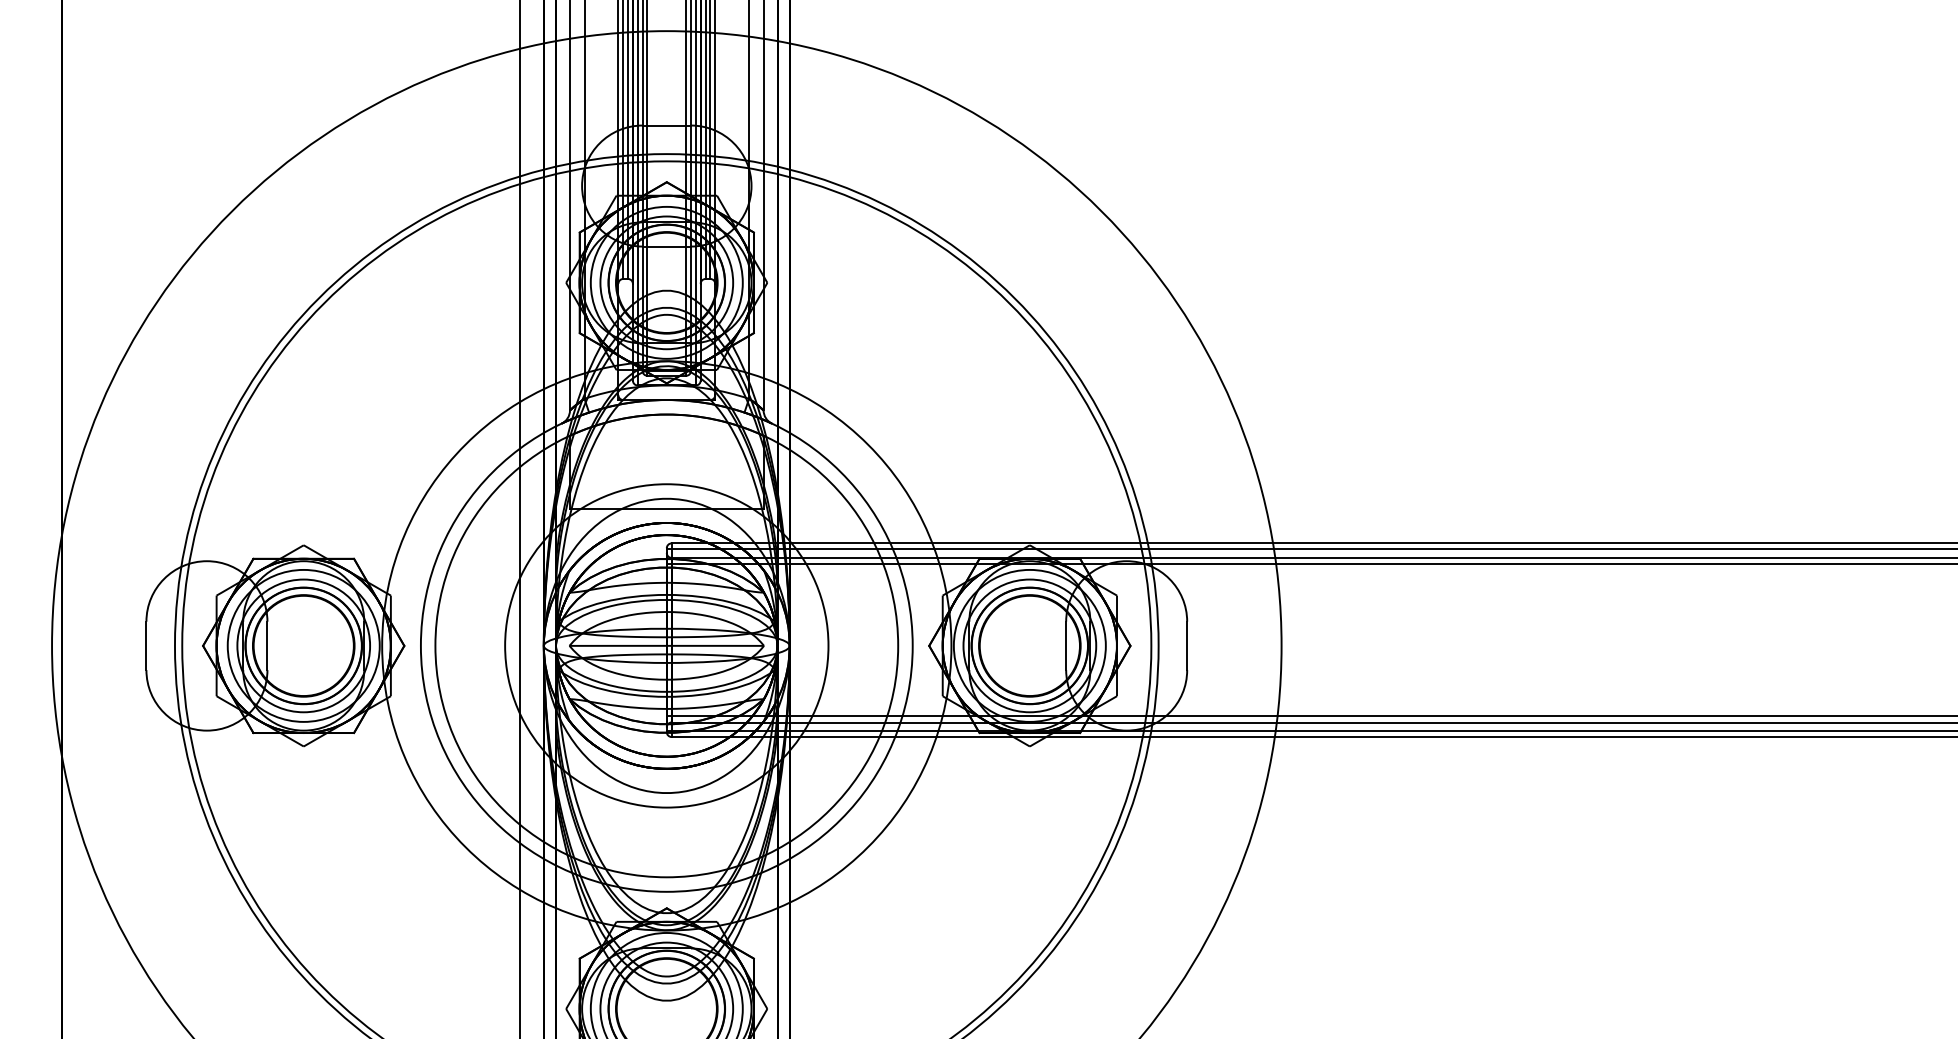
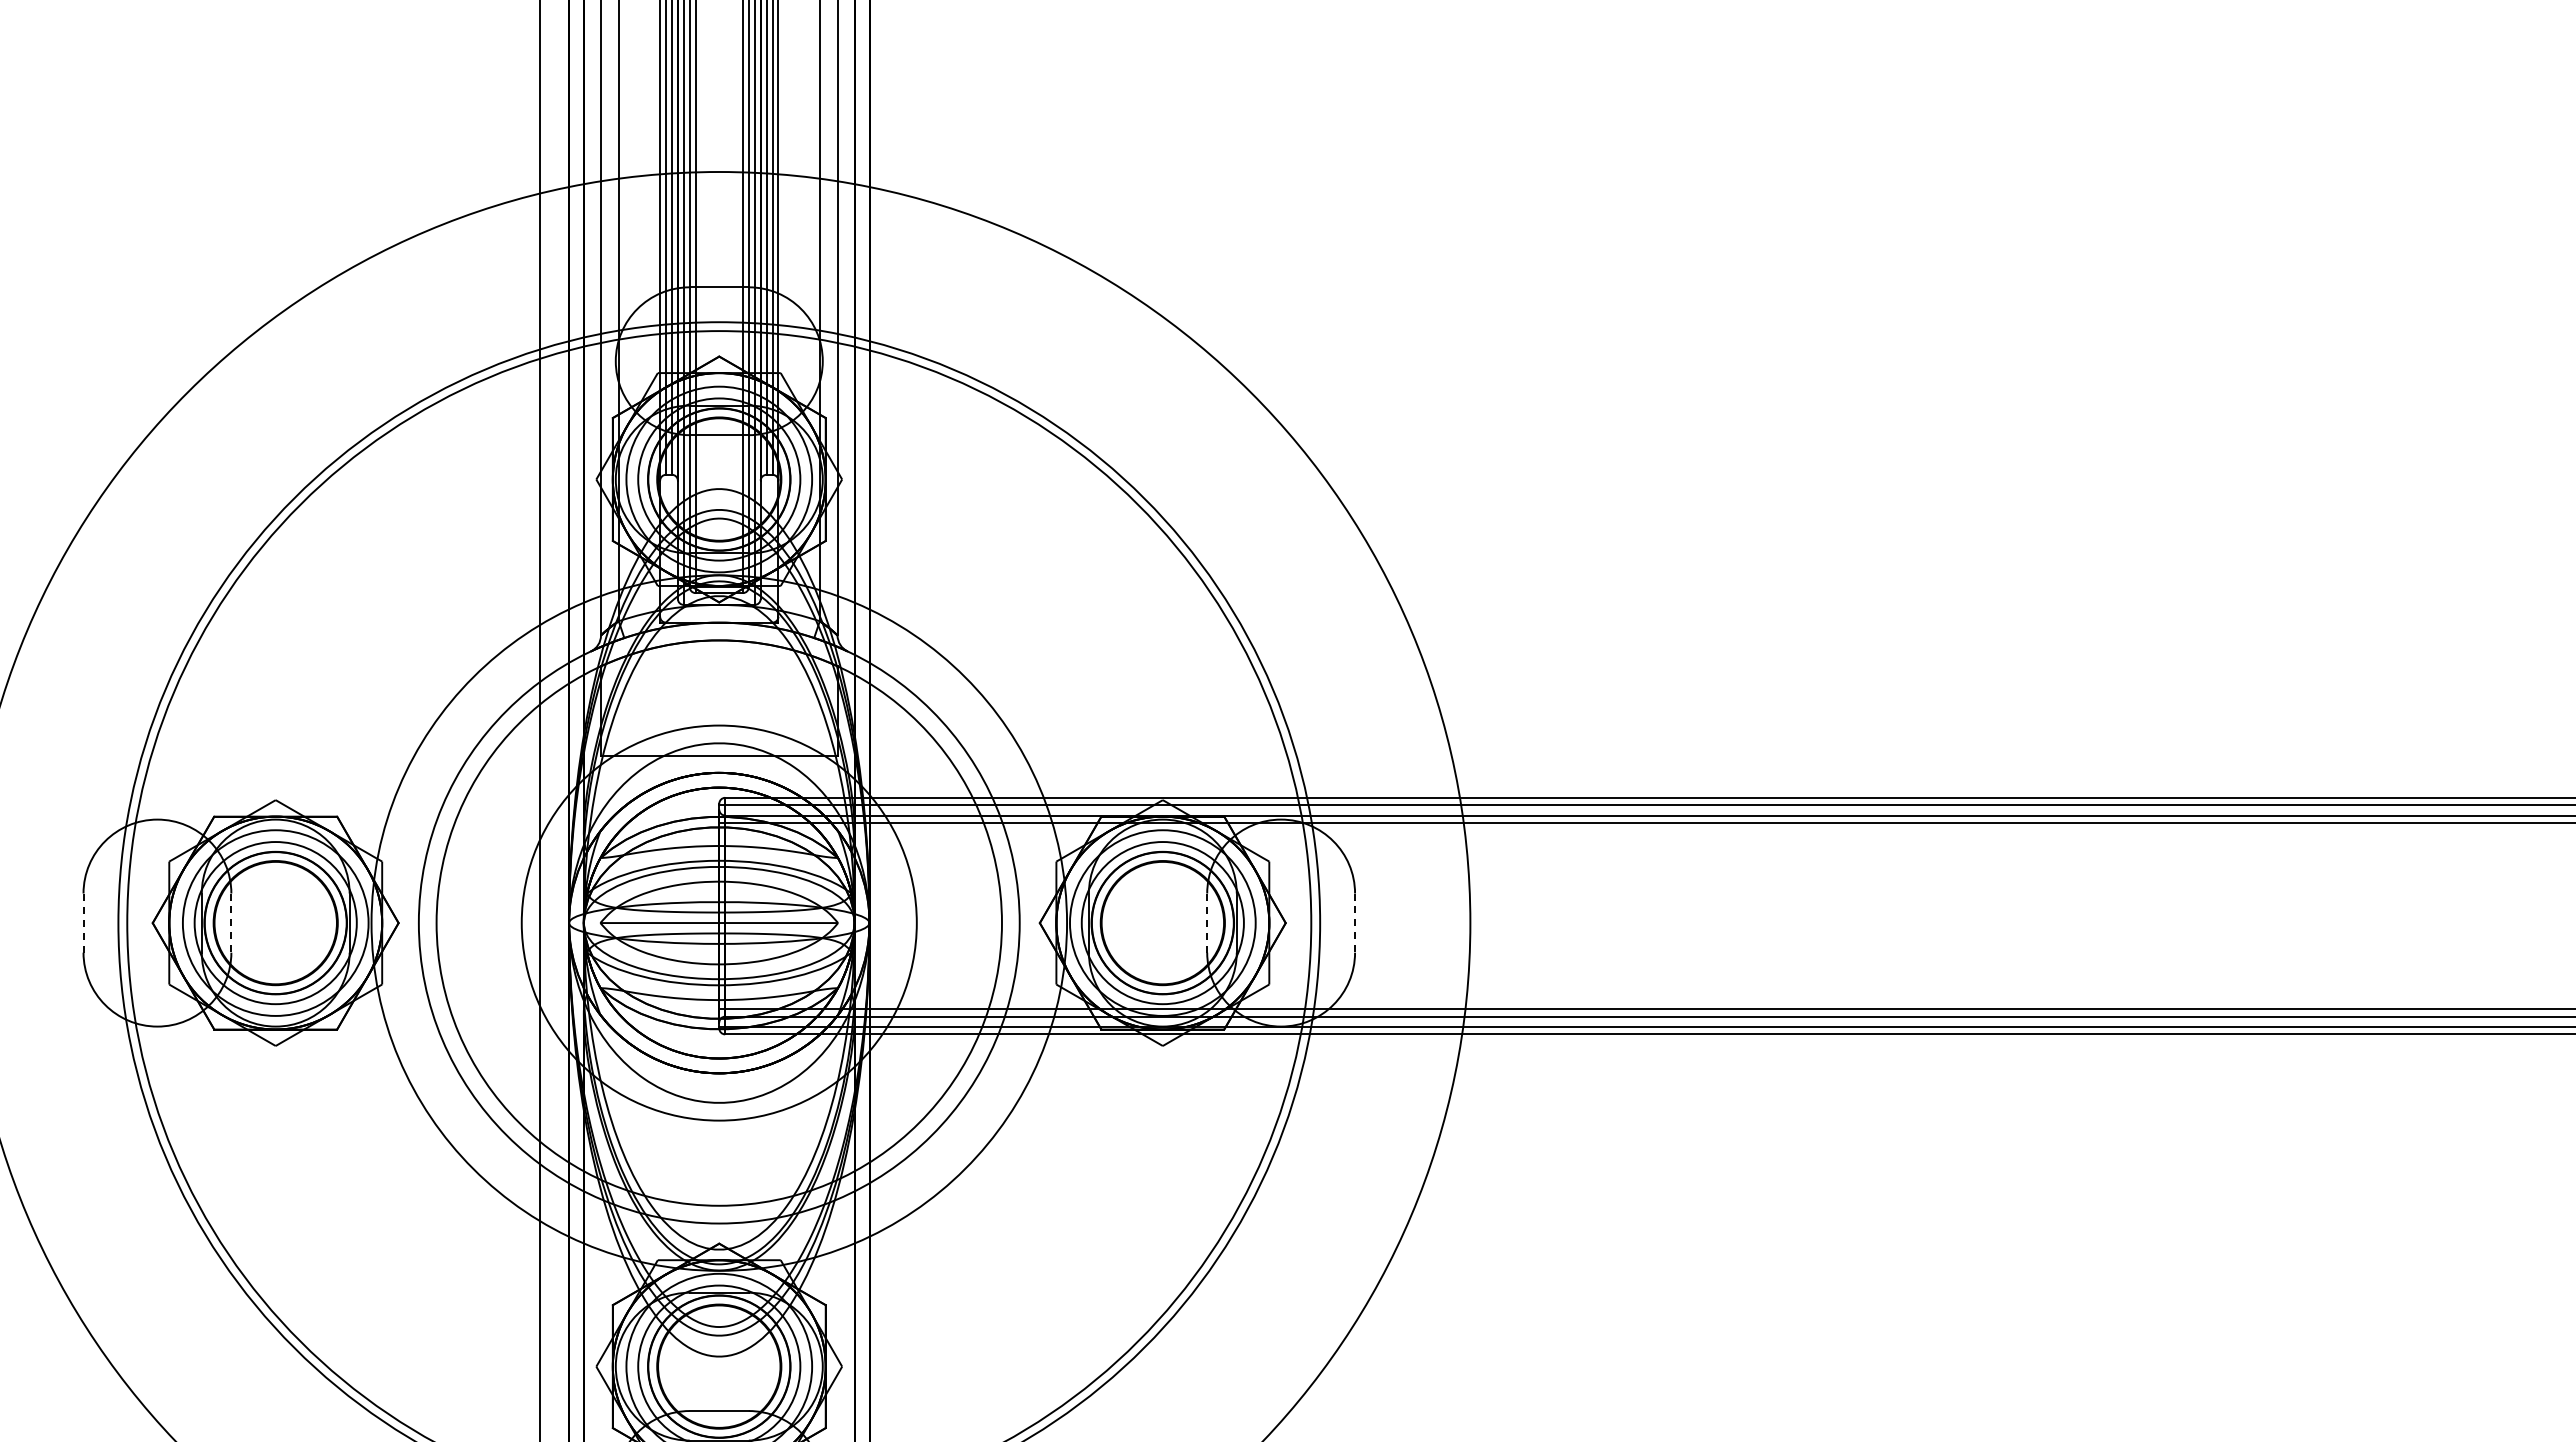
line: (146, 646) -> (83, 923), solid -> dashed
line: (267, 646) -> (231, 923), solid -> dashed
line: (1066, 646) -> (1207, 923), solid -> dashed
line: (1187, 646) -> (1355, 923), solid -> dashed

